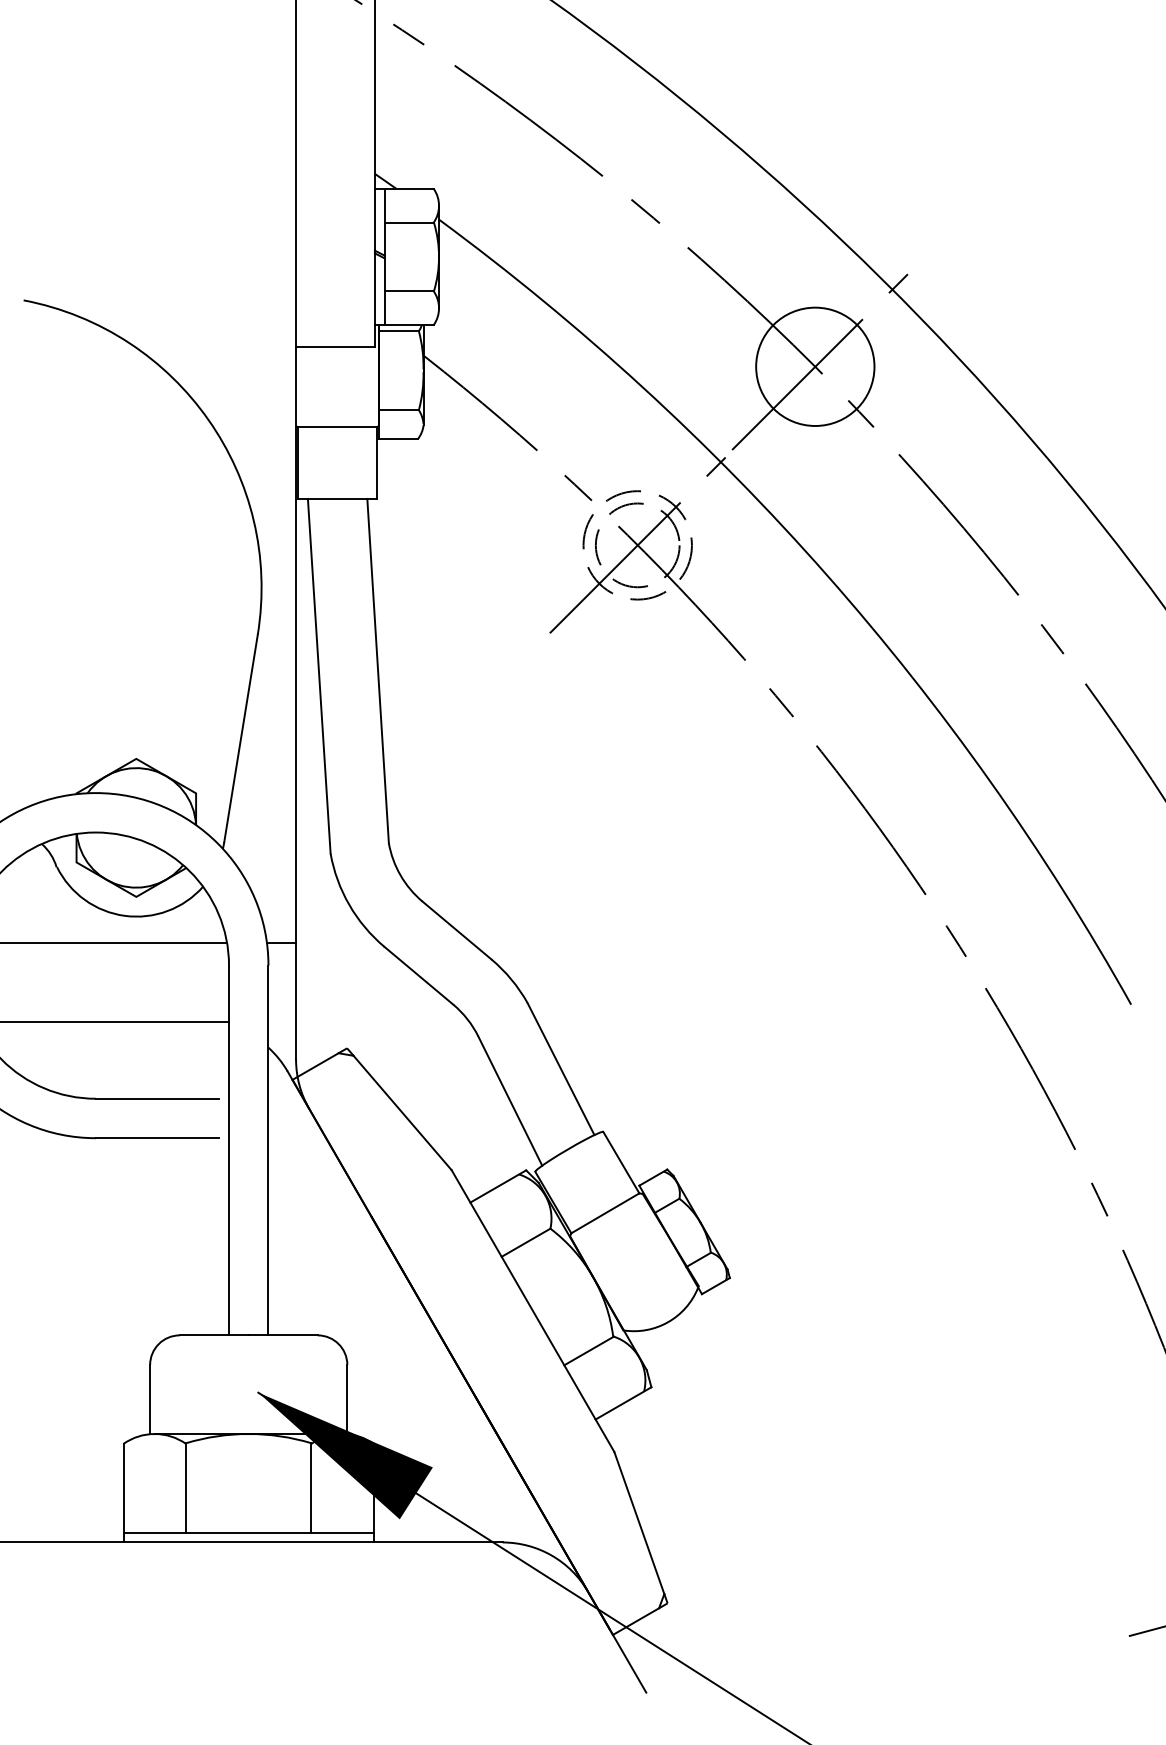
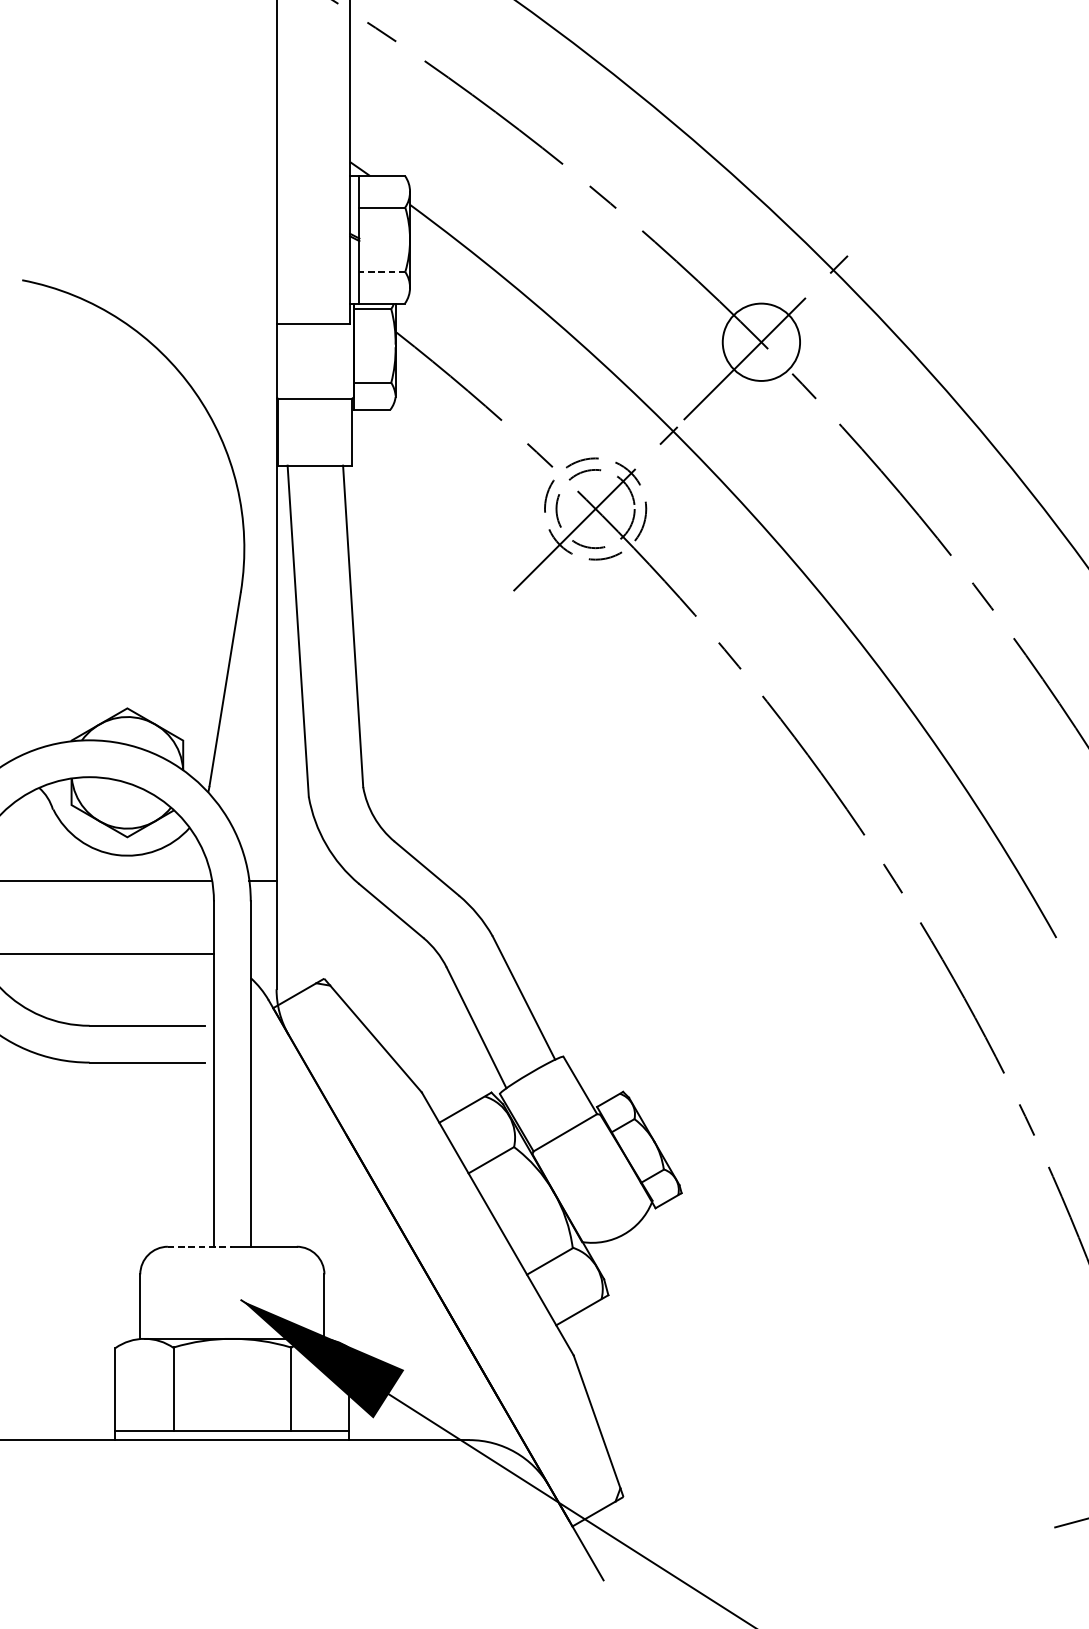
line: (409, 291) -> (382, 271), solid -> dashed
circle: (815, 366) -> (761, 341), size x0.7
line: (214, 1335) -> (200, 1246), solid -> dashed

